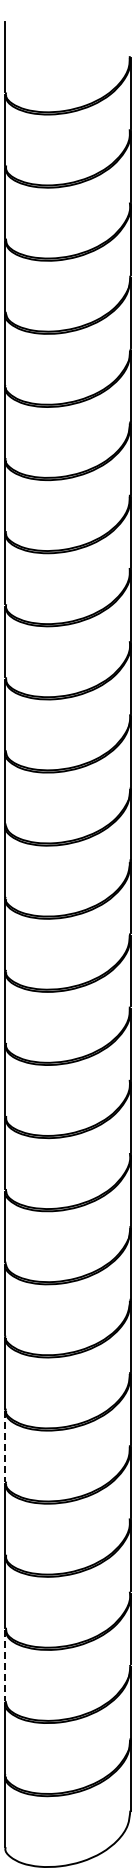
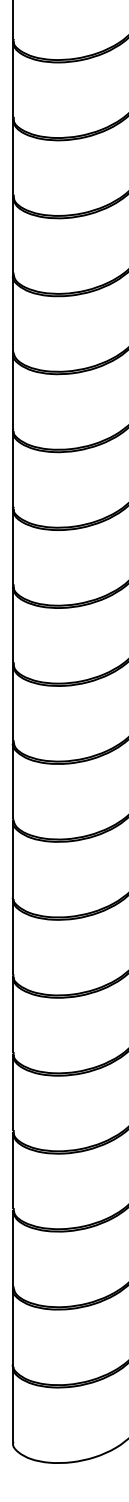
line: (5, 1446) -> (13, 1014), dashed -> solid
line: (5, 1666) -> (13, 1249), dashed -> solid

